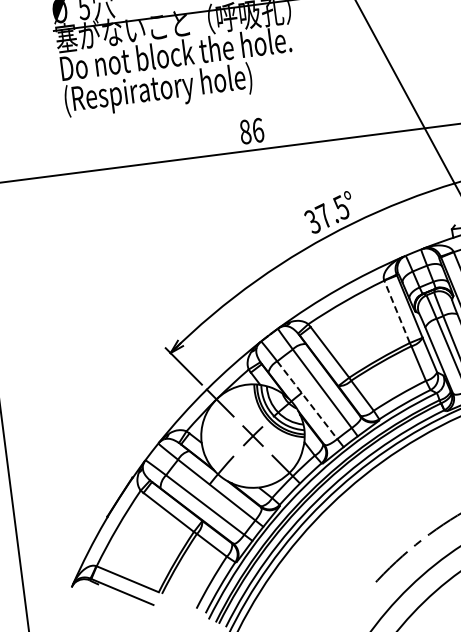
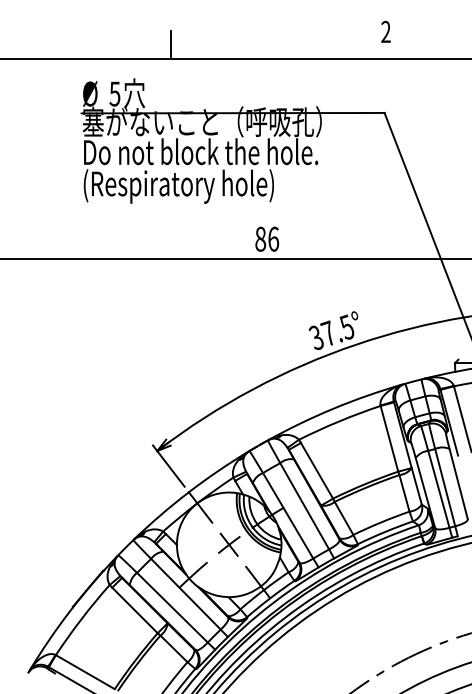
line: (397, 311) -> (389, 438), dashed -> solid
line: (307, 399) -> (288, 515), dashed -> solid

